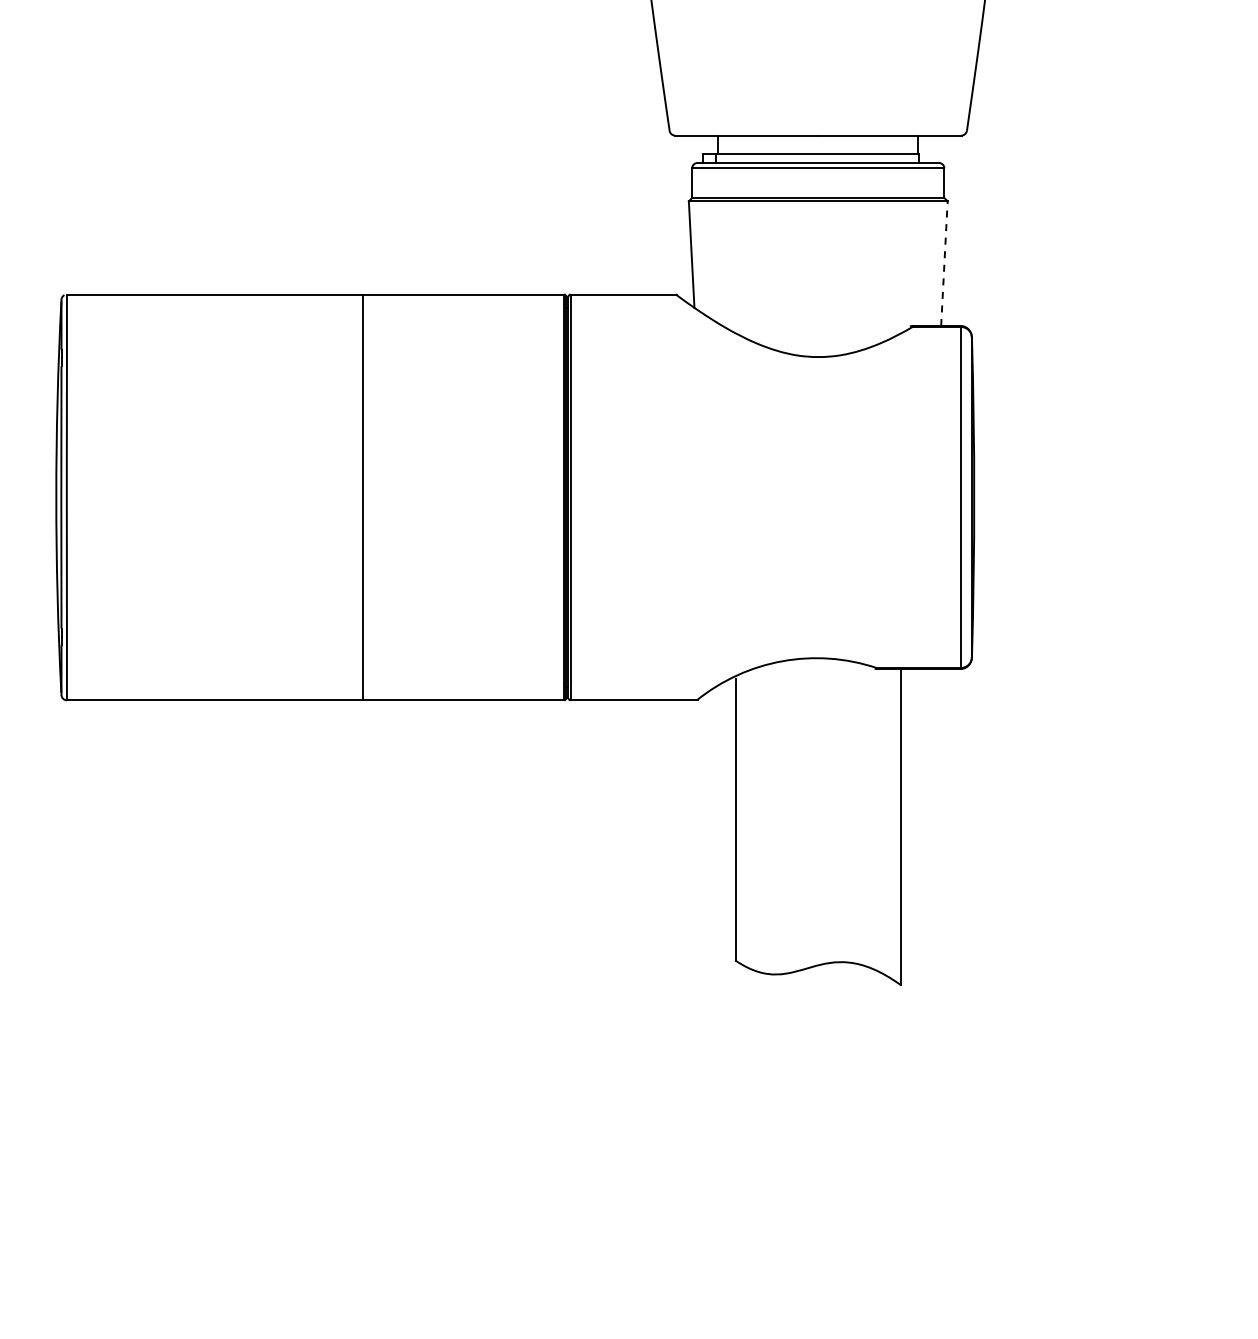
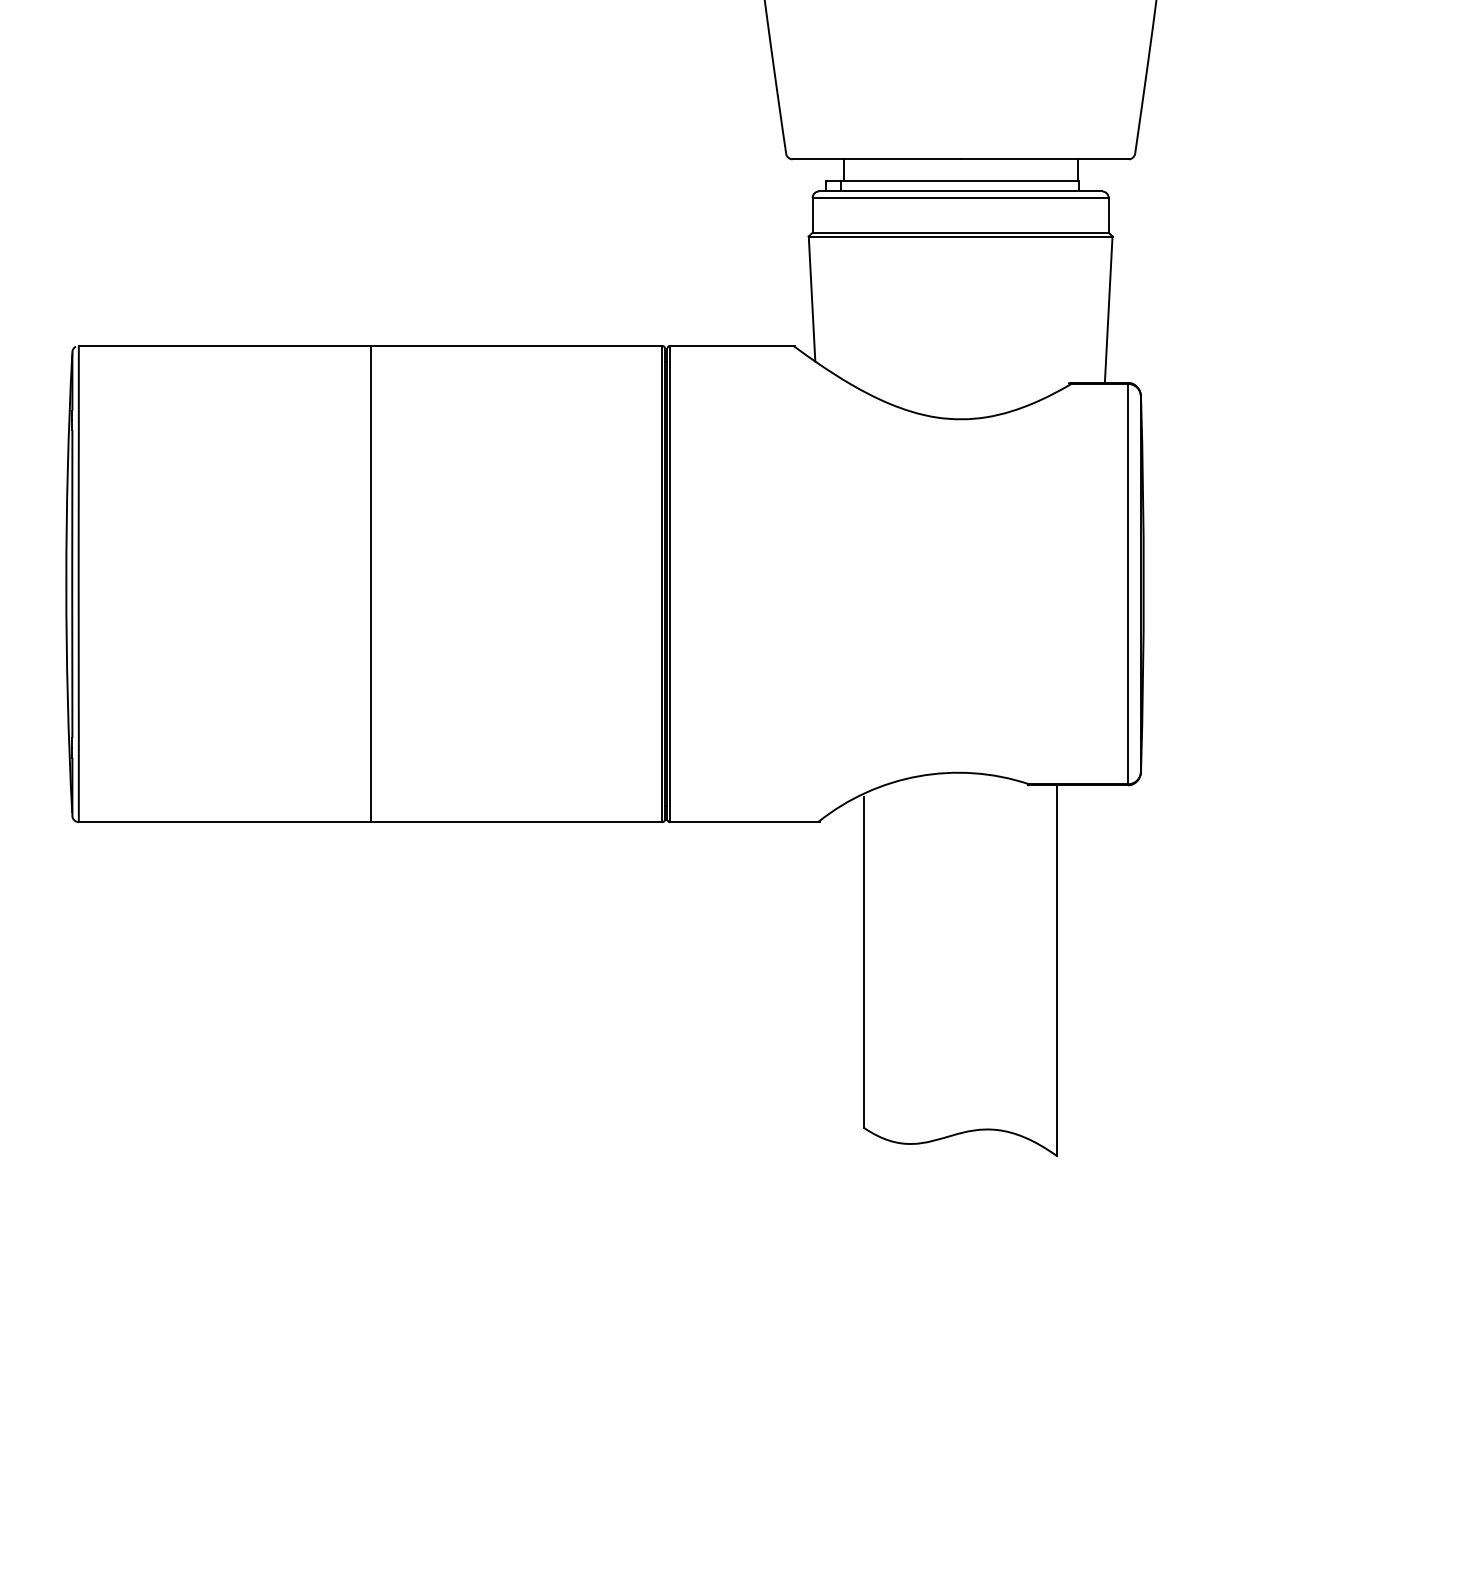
line: (944, 263) -> (1108, 309), dashed -> solid
line: (362, 497) -> (370, 584), moved

